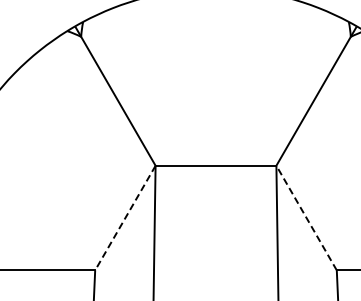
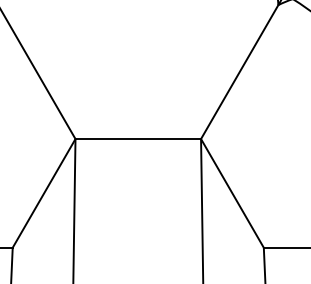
line: (306, 217) -> (232, 192), dashed -> solid
line: (125, 218) -> (44, 193), dashed -> solid

